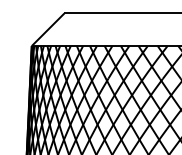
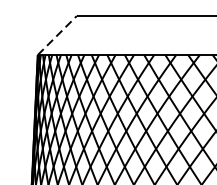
line: (48, 29) -> (57, 35), solid -> dashed

